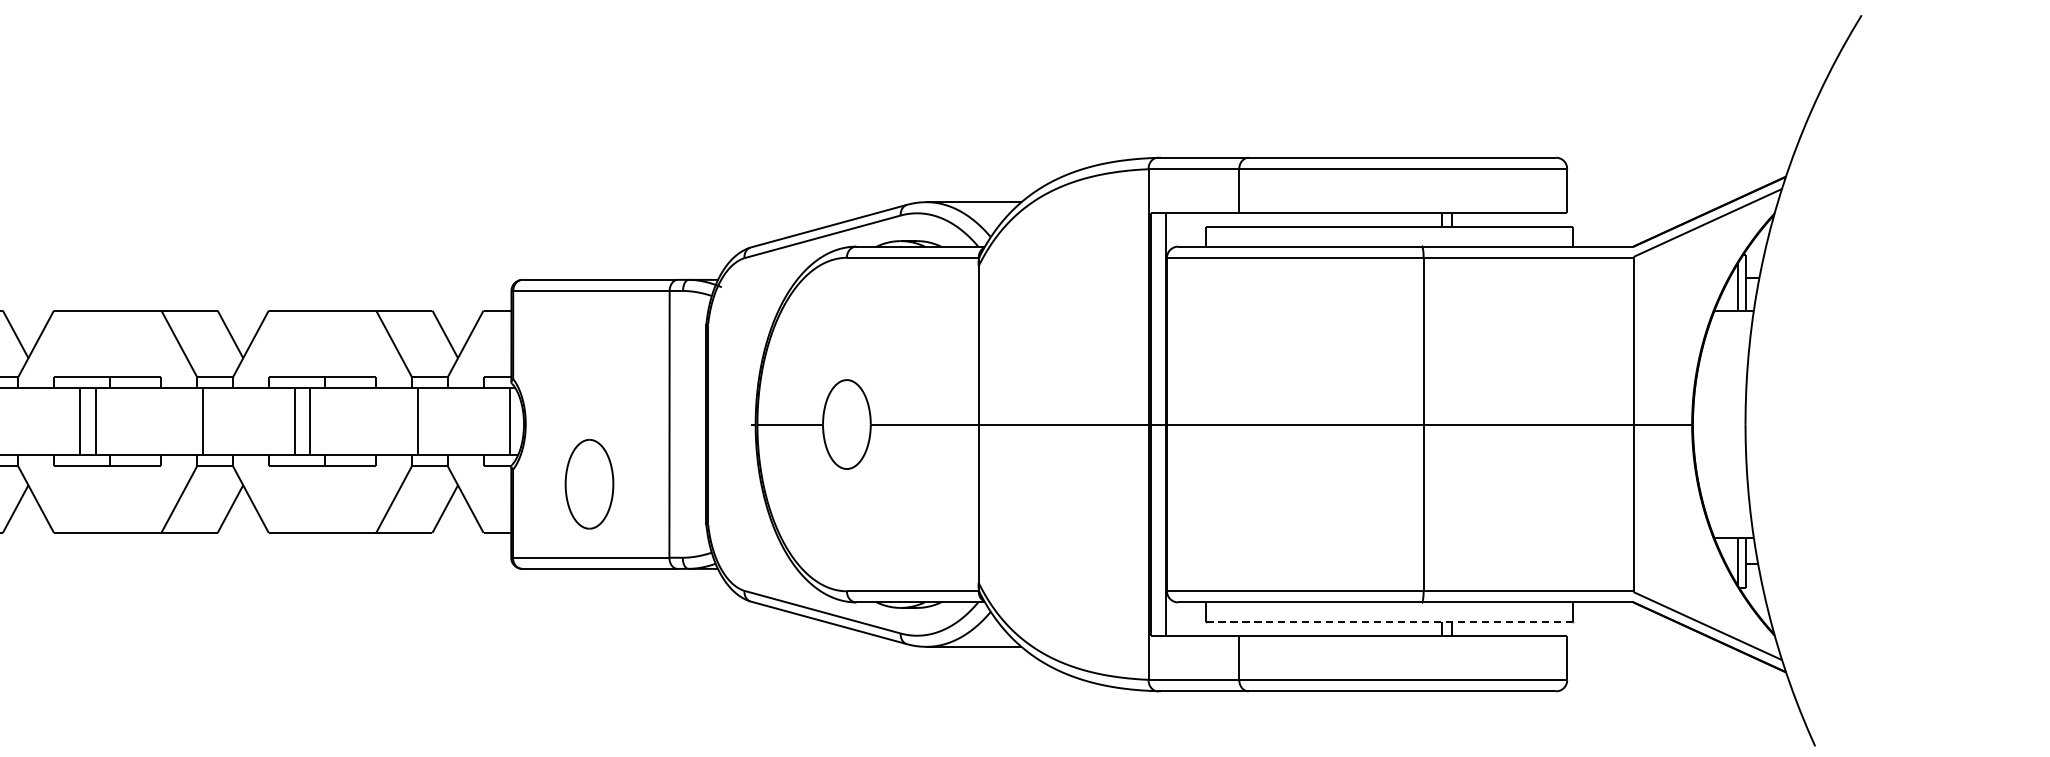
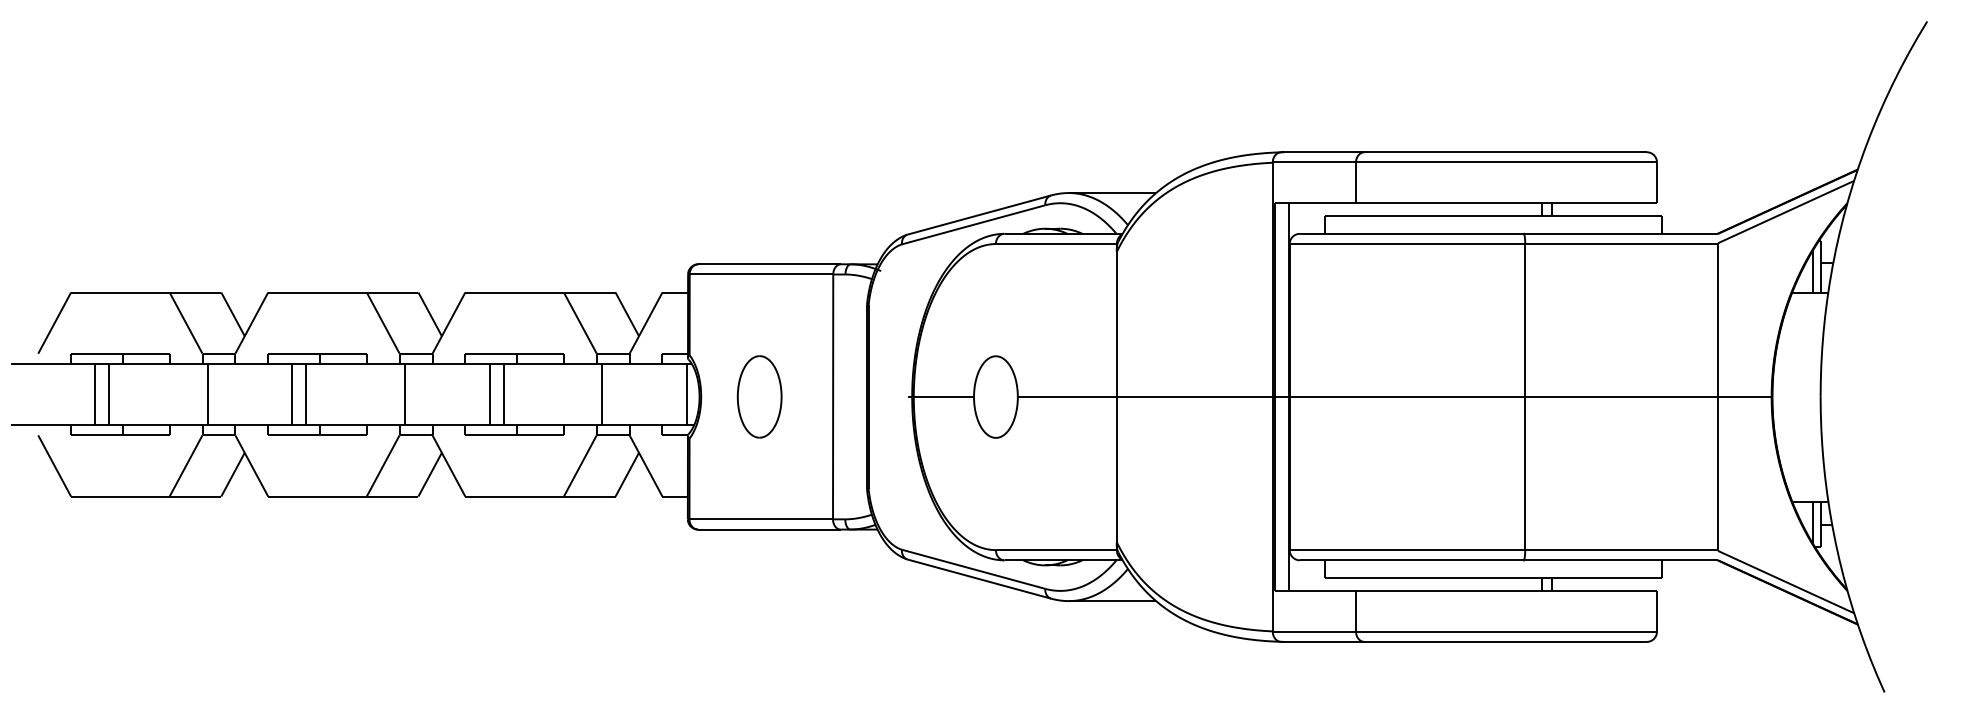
part: (589, 483) -> (759, 396), moved
line: (1390, 622) -> (1494, 578), dashed -> solid

